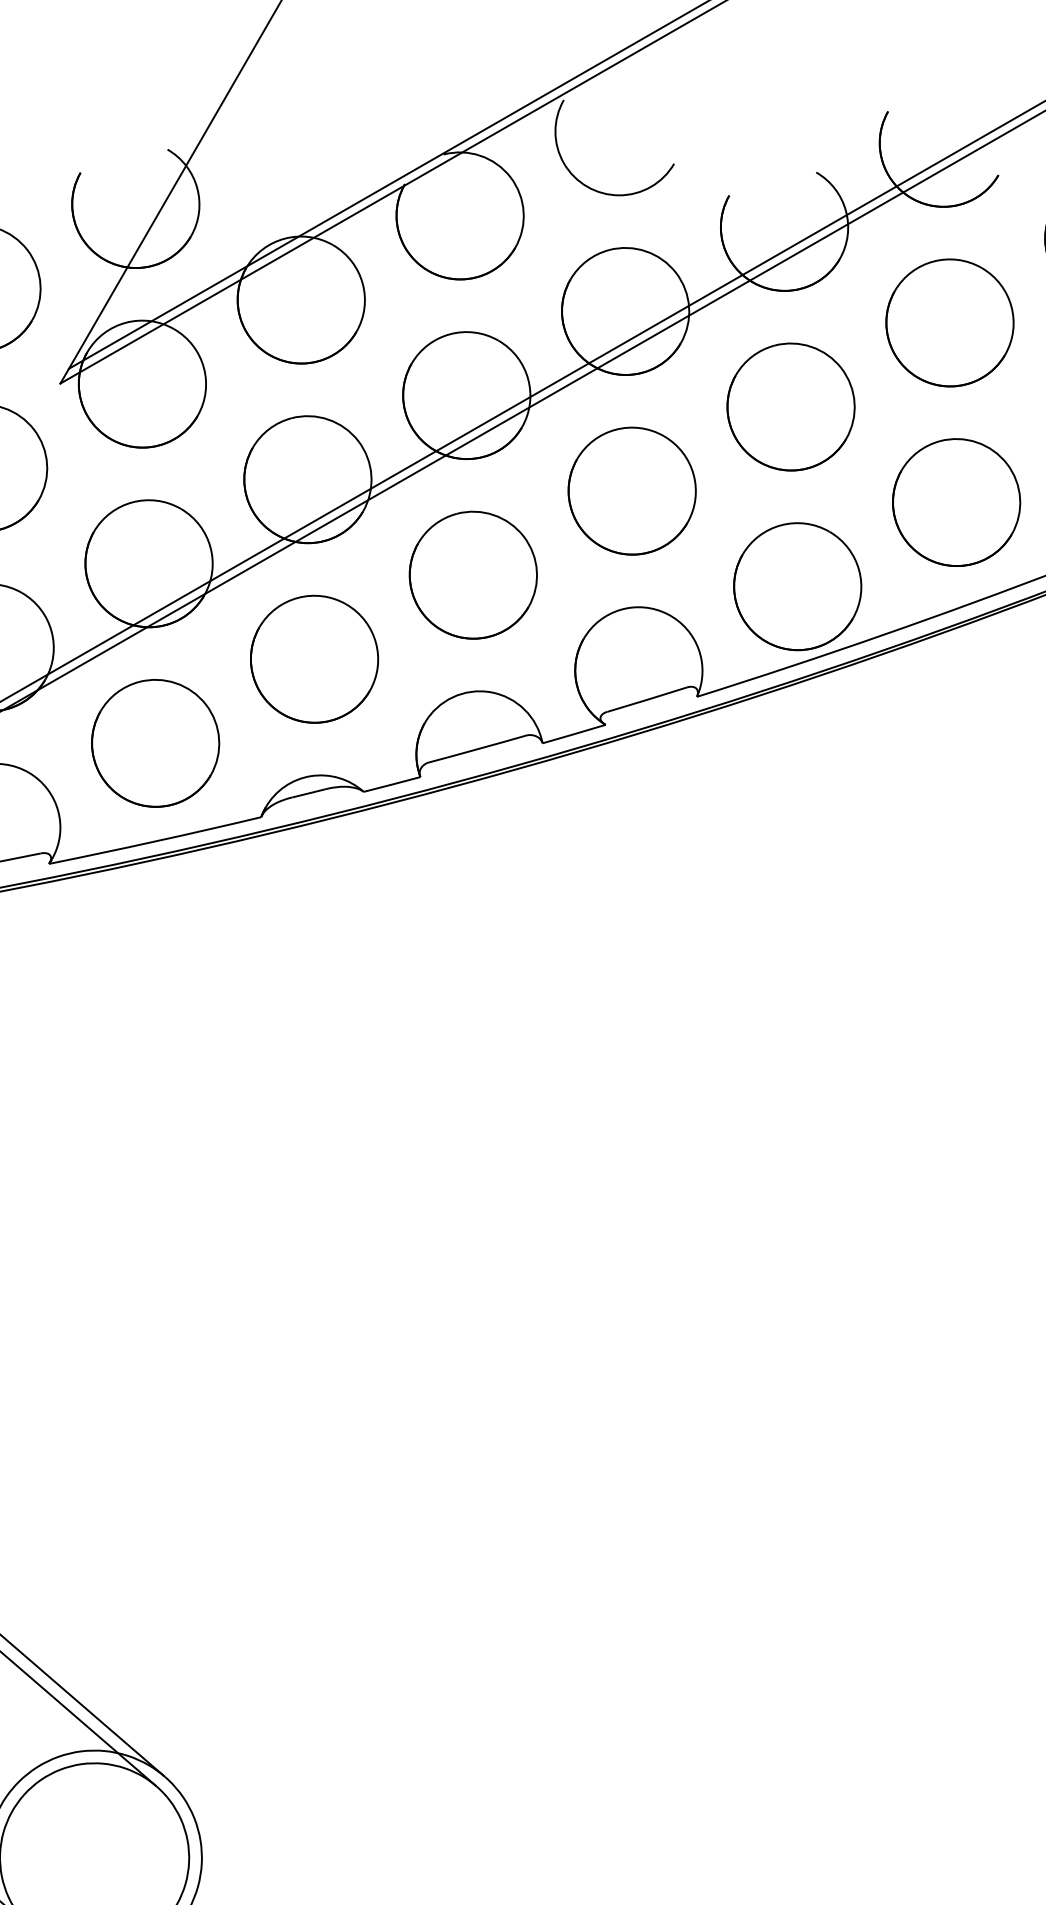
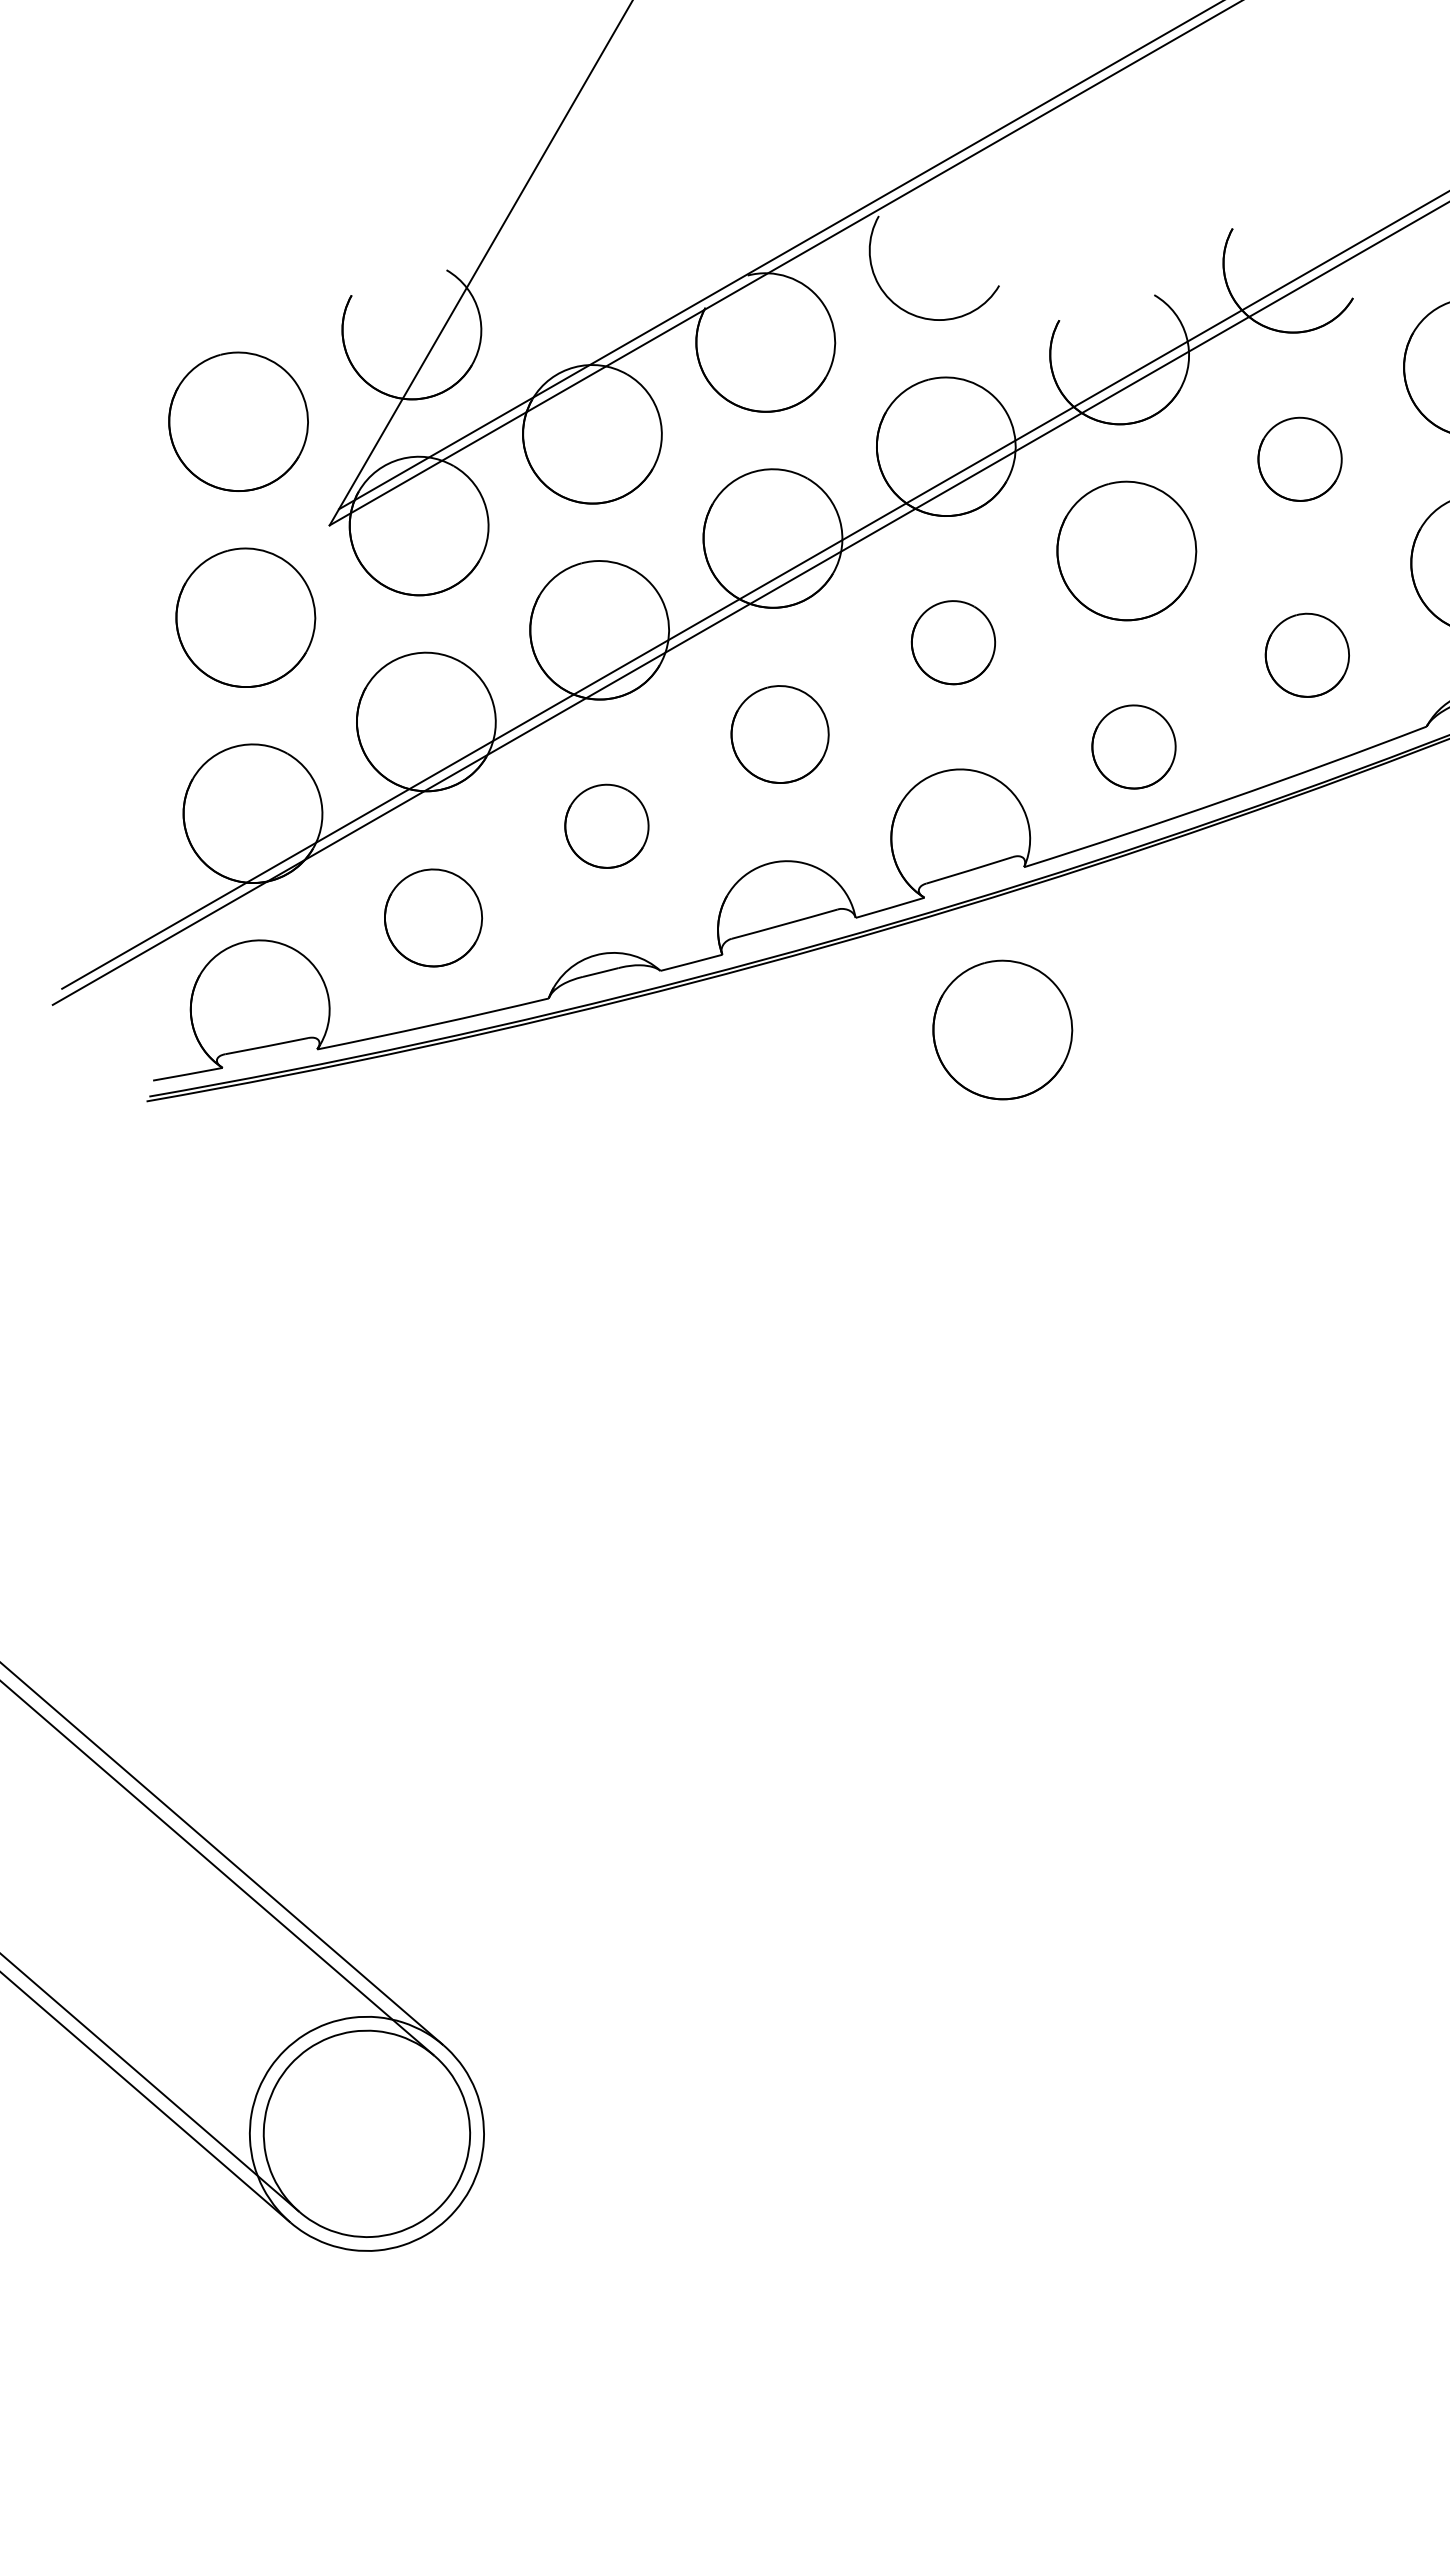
part: (949, 323) -> (1299, 459), size x0.6
part: (632, 490) -> (953, 642), size x0.6
part: (956, 502) -> (1307, 655), size x0.6
part: (472, 575) -> (779, 734), size x0.7
part: (797, 586) -> (1133, 746), size x0.6
part: (314, 659) -> (606, 826), size x0.6
part: (155, 742) -> (433, 917), size x0.7
part: (677, 845) -> (1002, 1029), added

